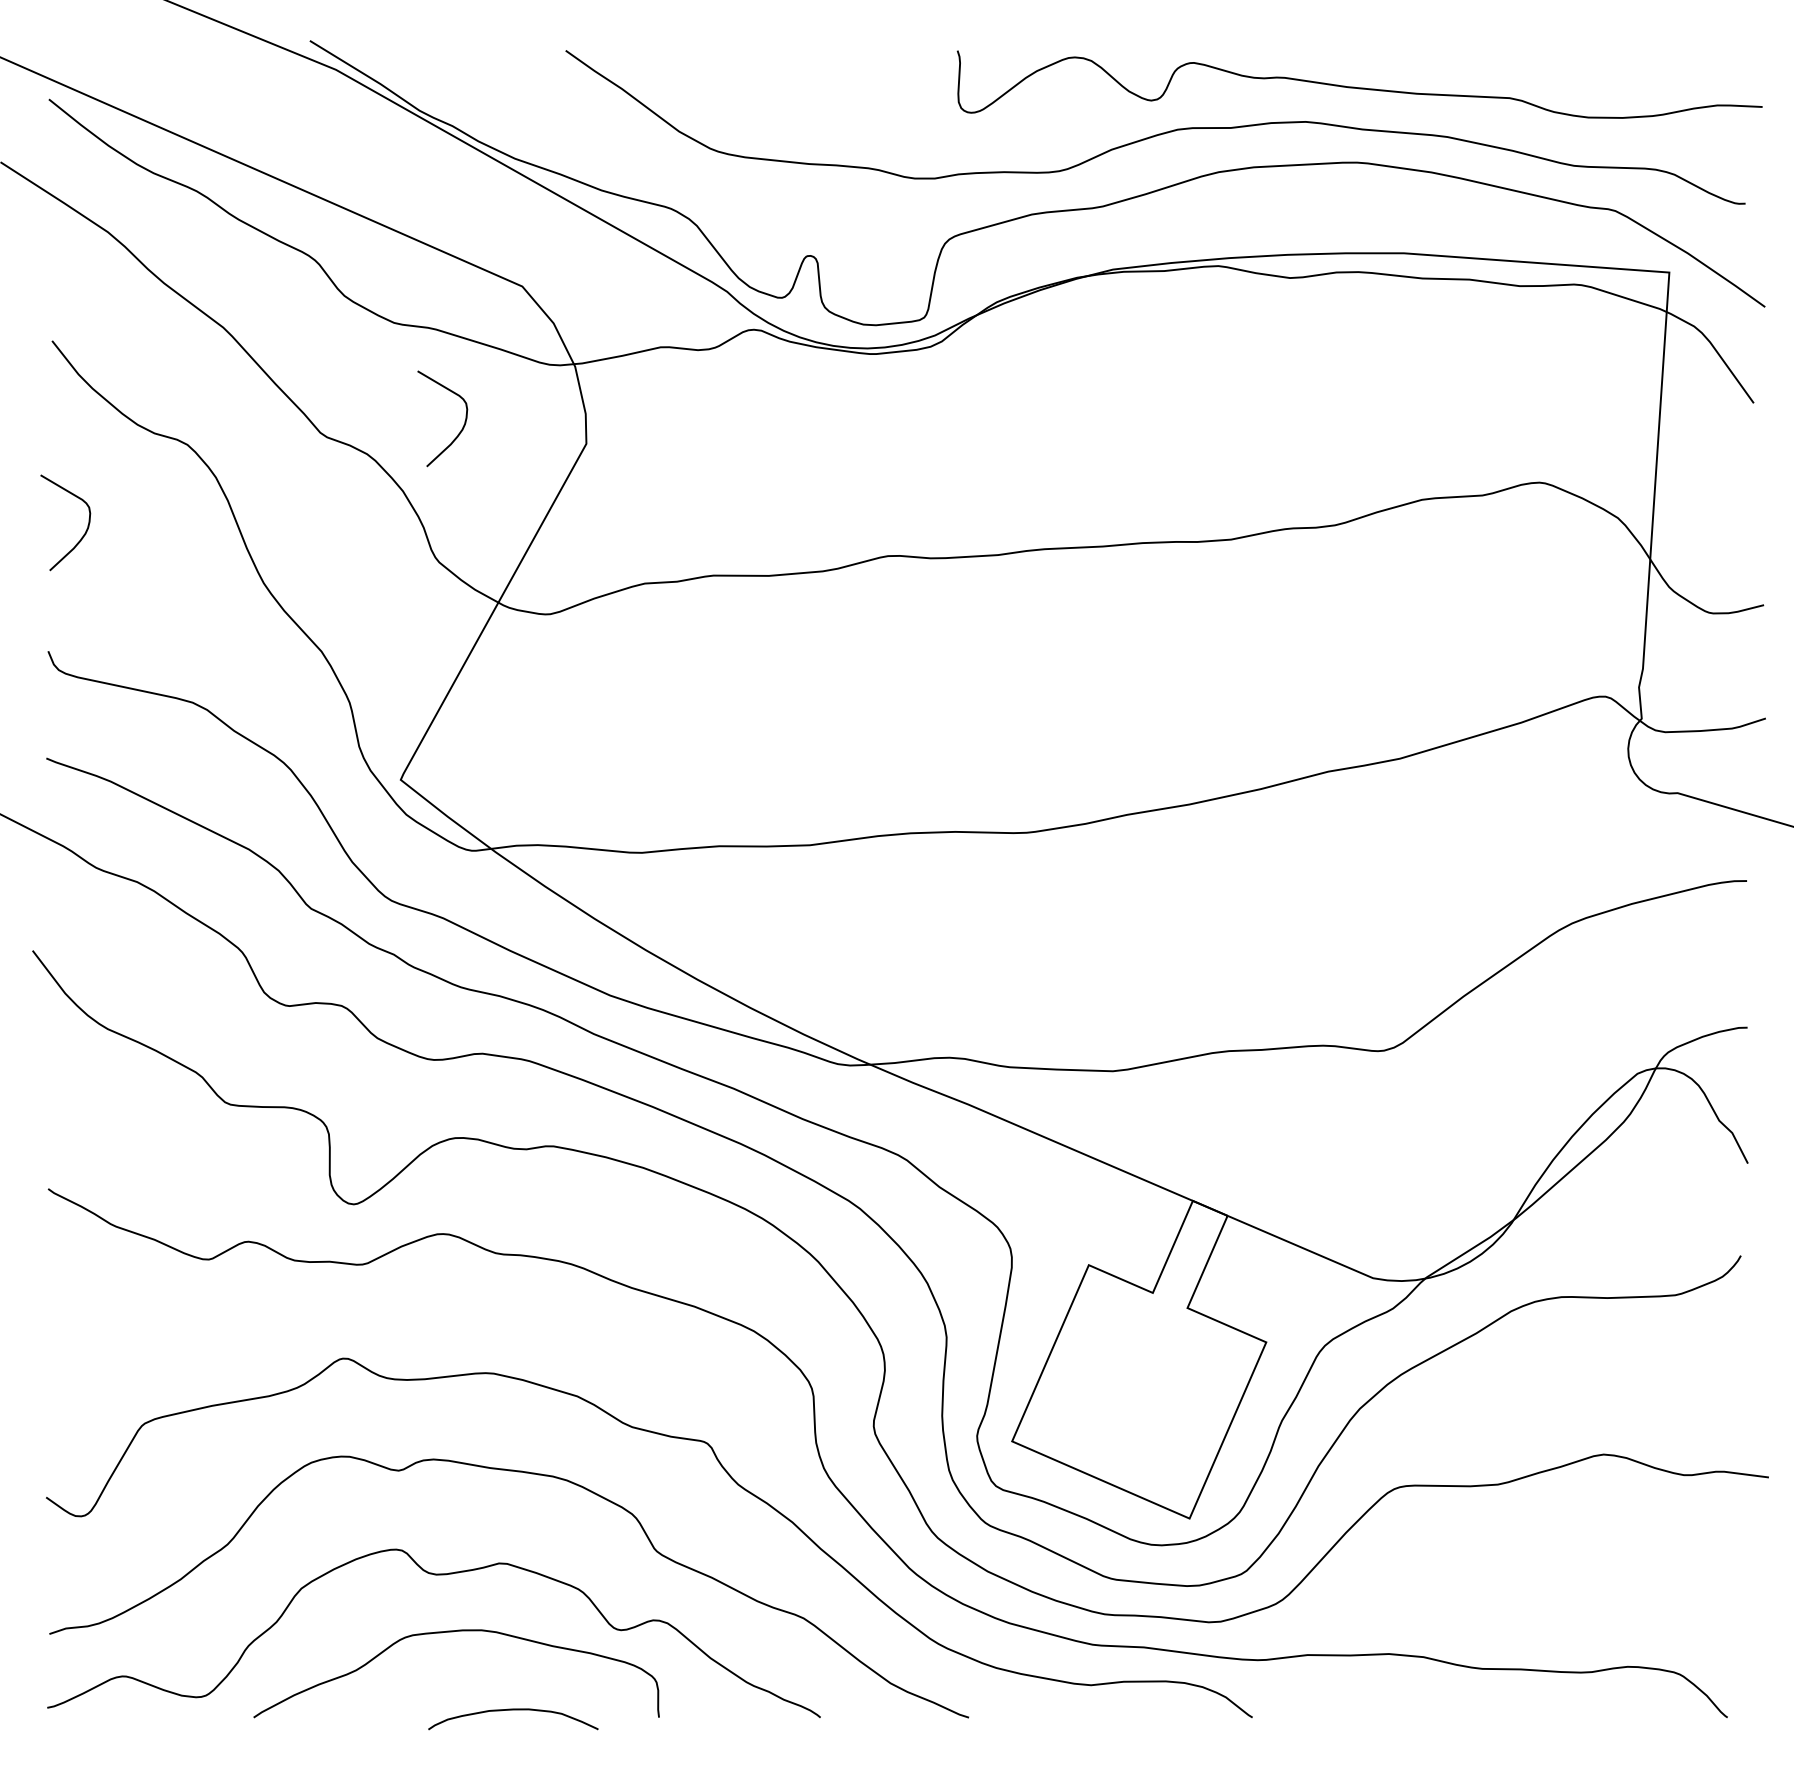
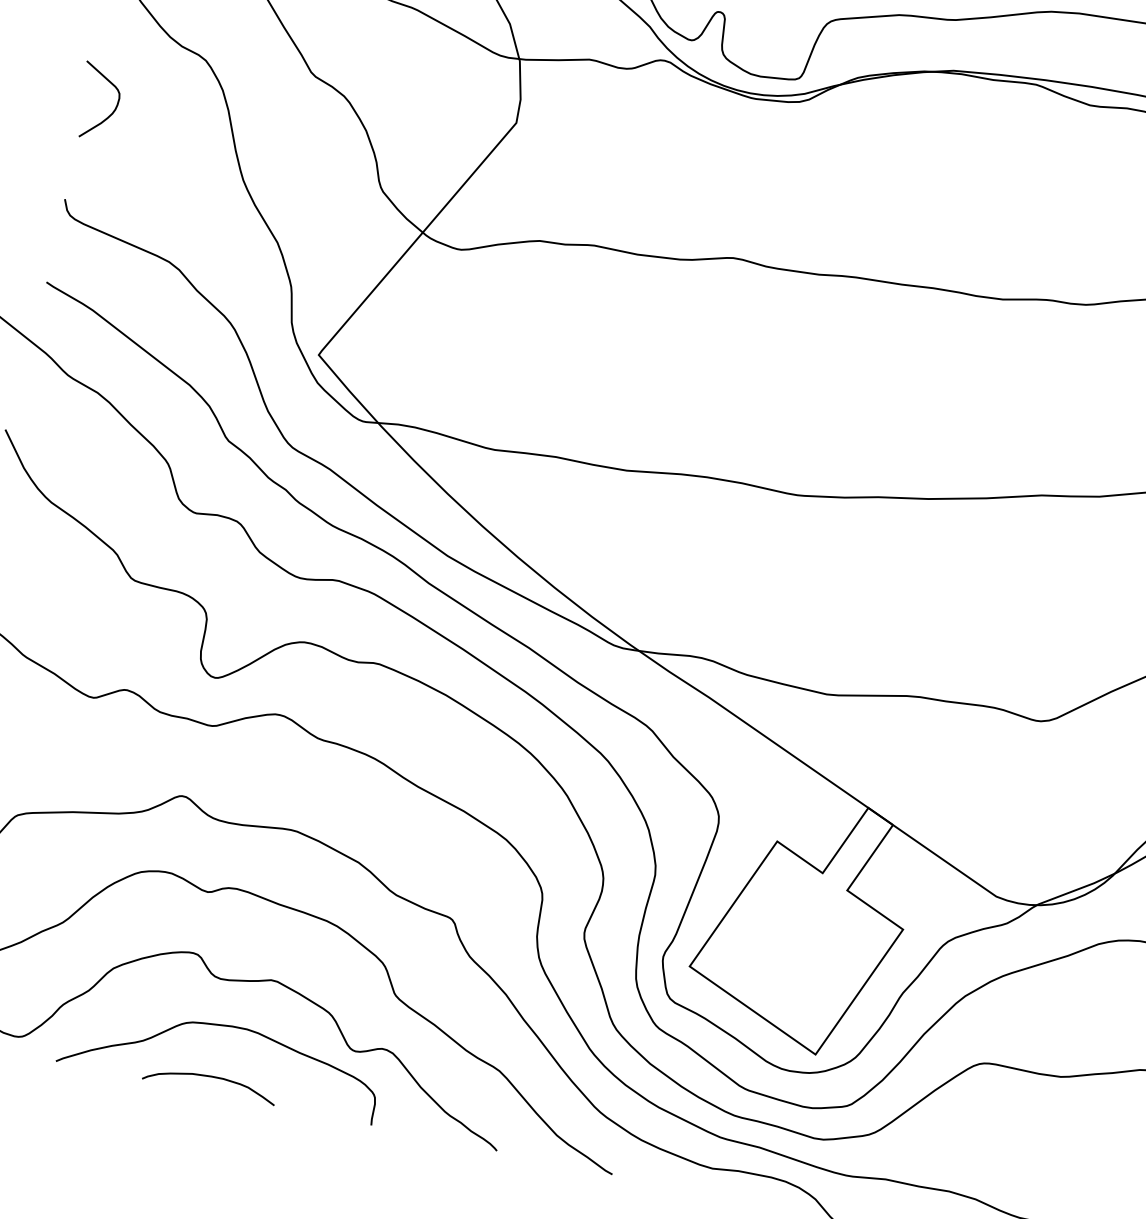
curve: (460, 430) -> (420, 92), removed
curve: (513, 1710) -> (211, 1077), moved

